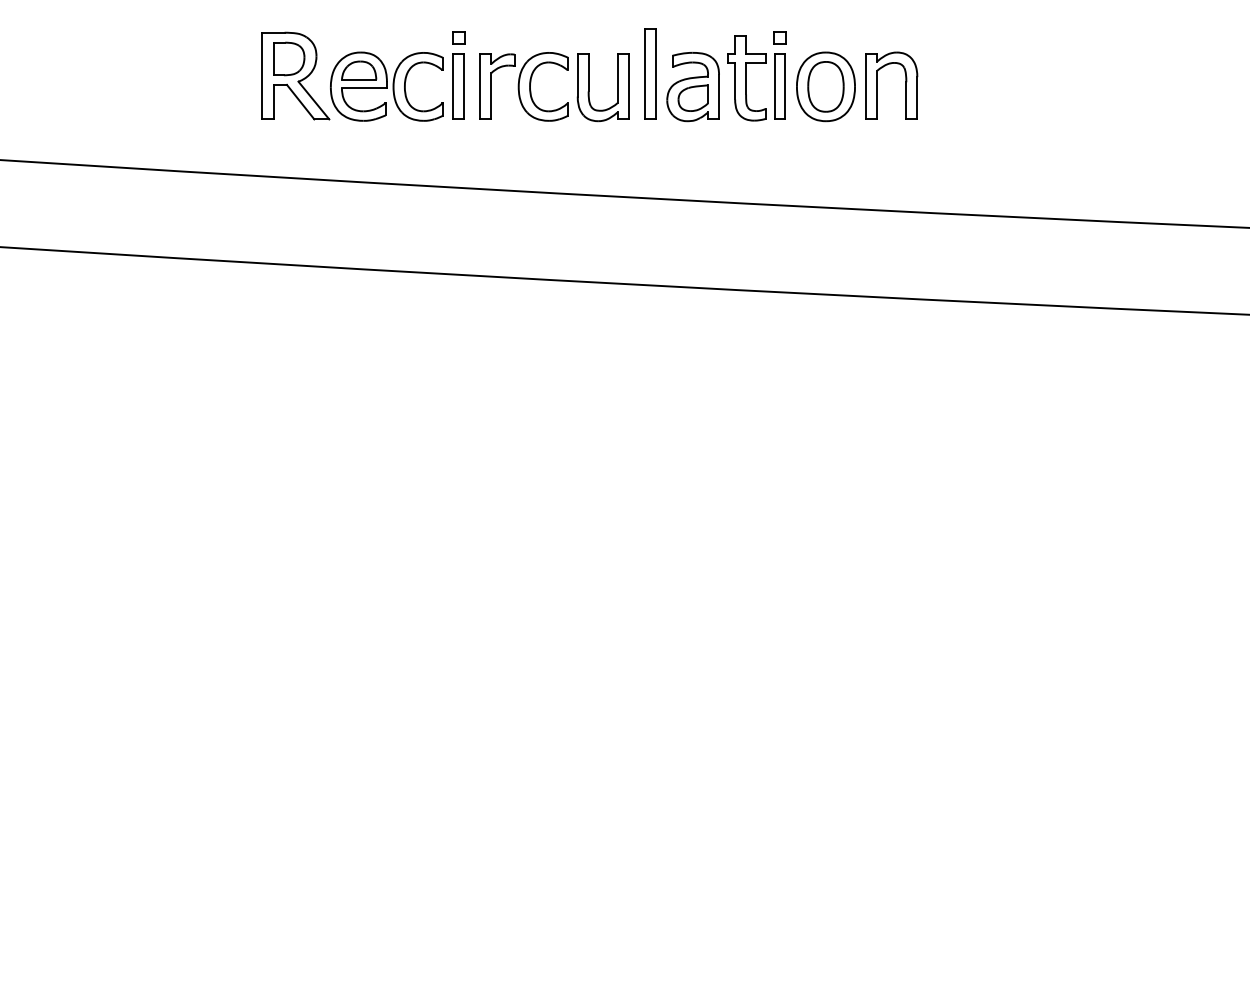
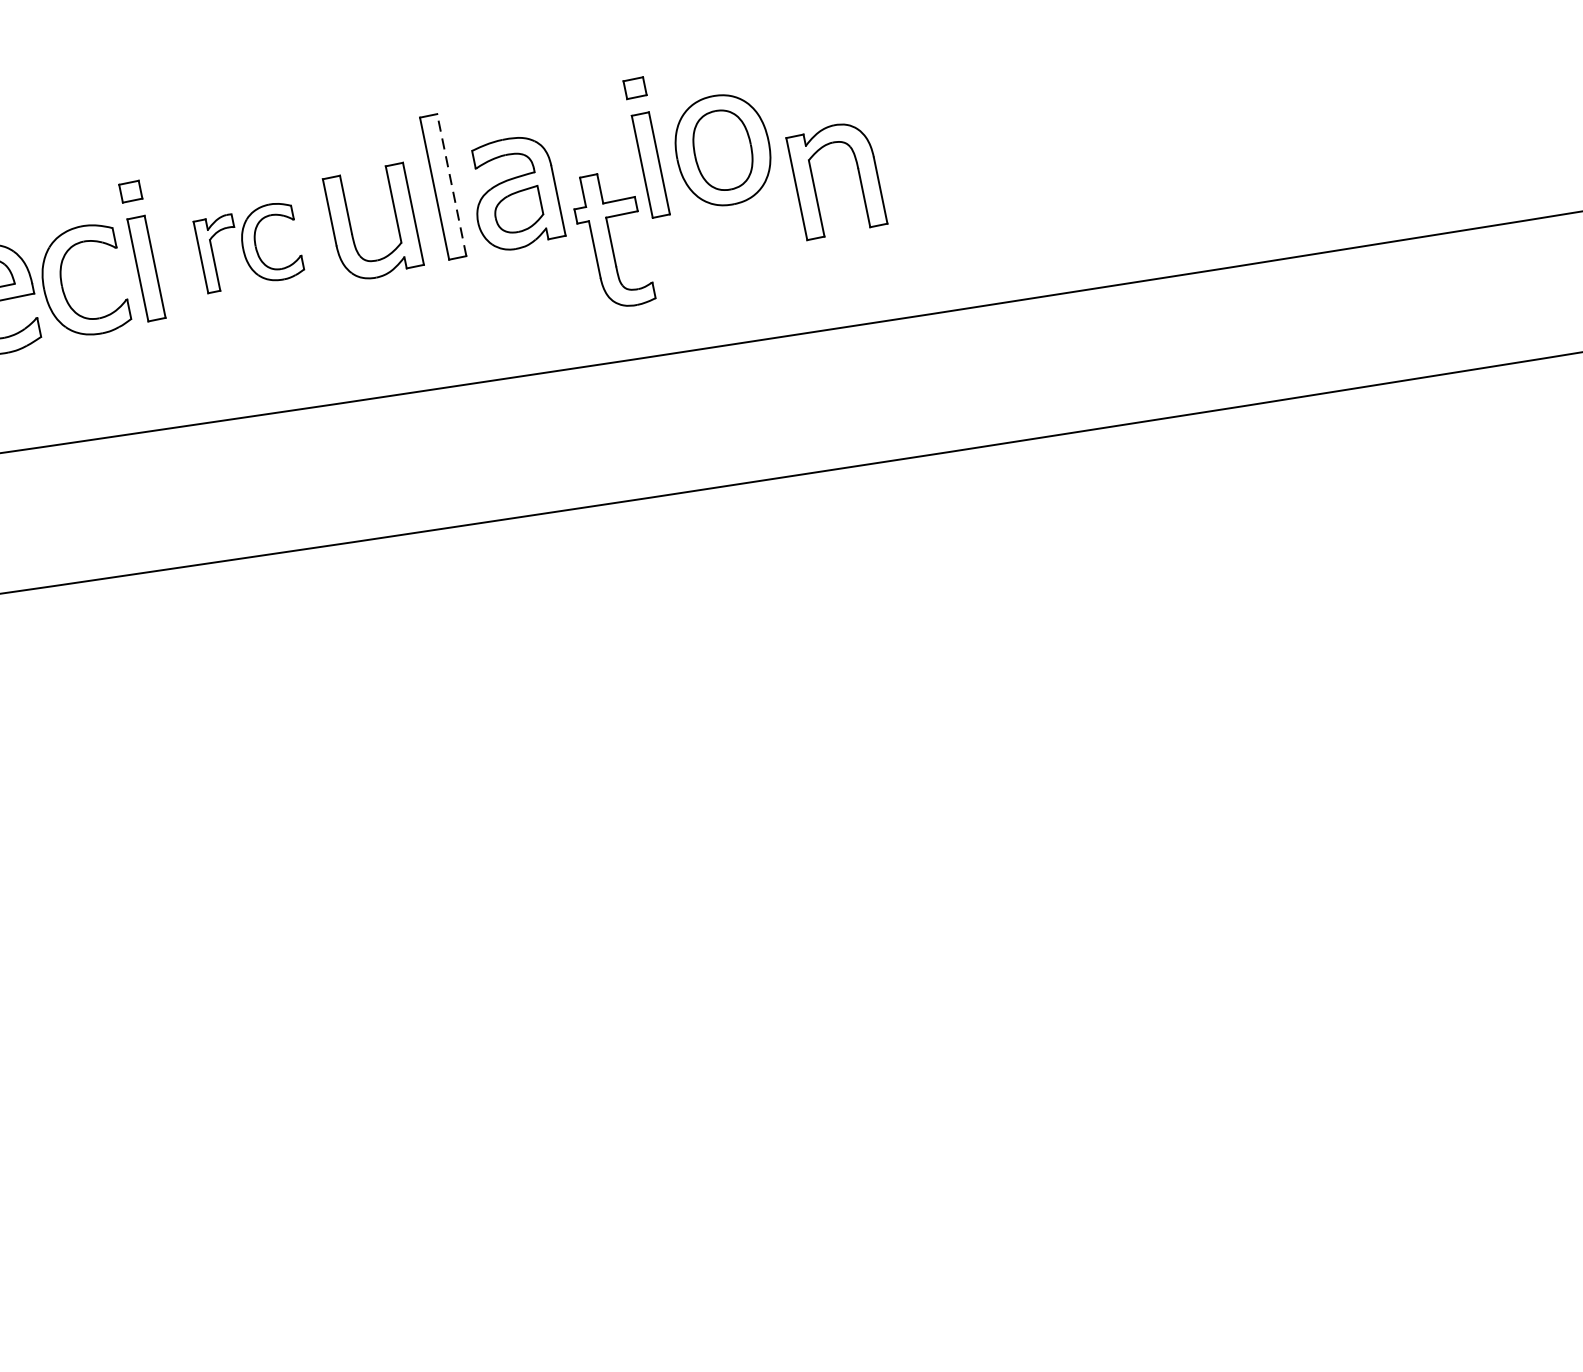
line: (655, 73) -> (451, 184), solid -> dashed
part: (746, 78) -> (611, 241), moved
part: (877, 85) -> (814, 183), moved
part: (523, 86) -> (248, 247), size x0.7

